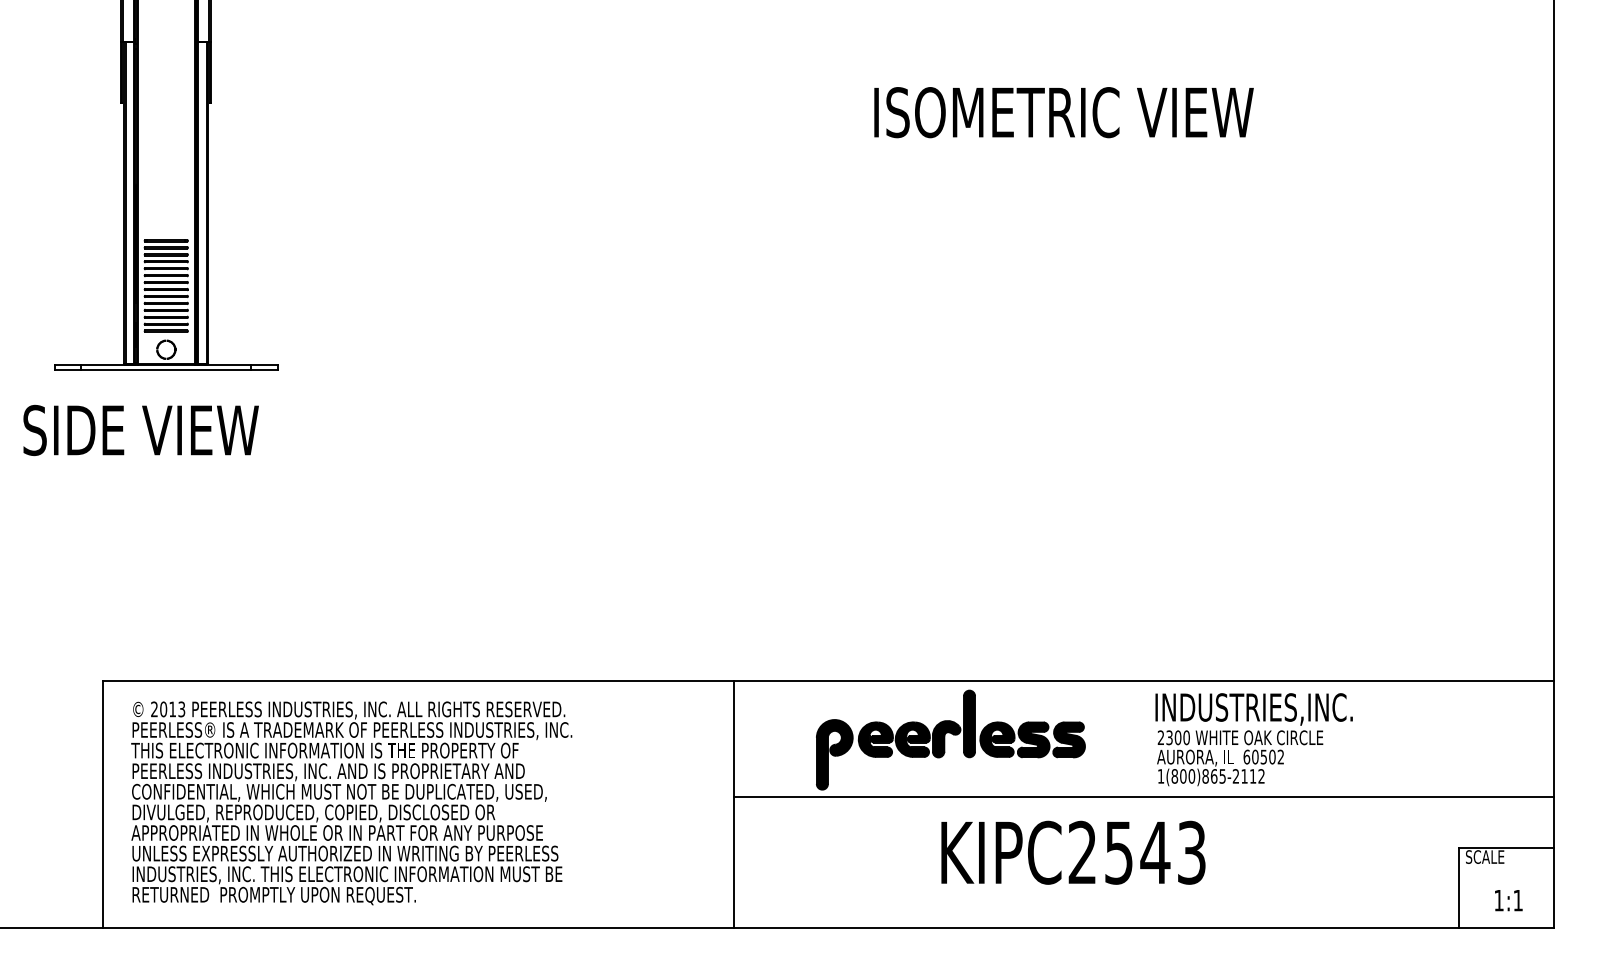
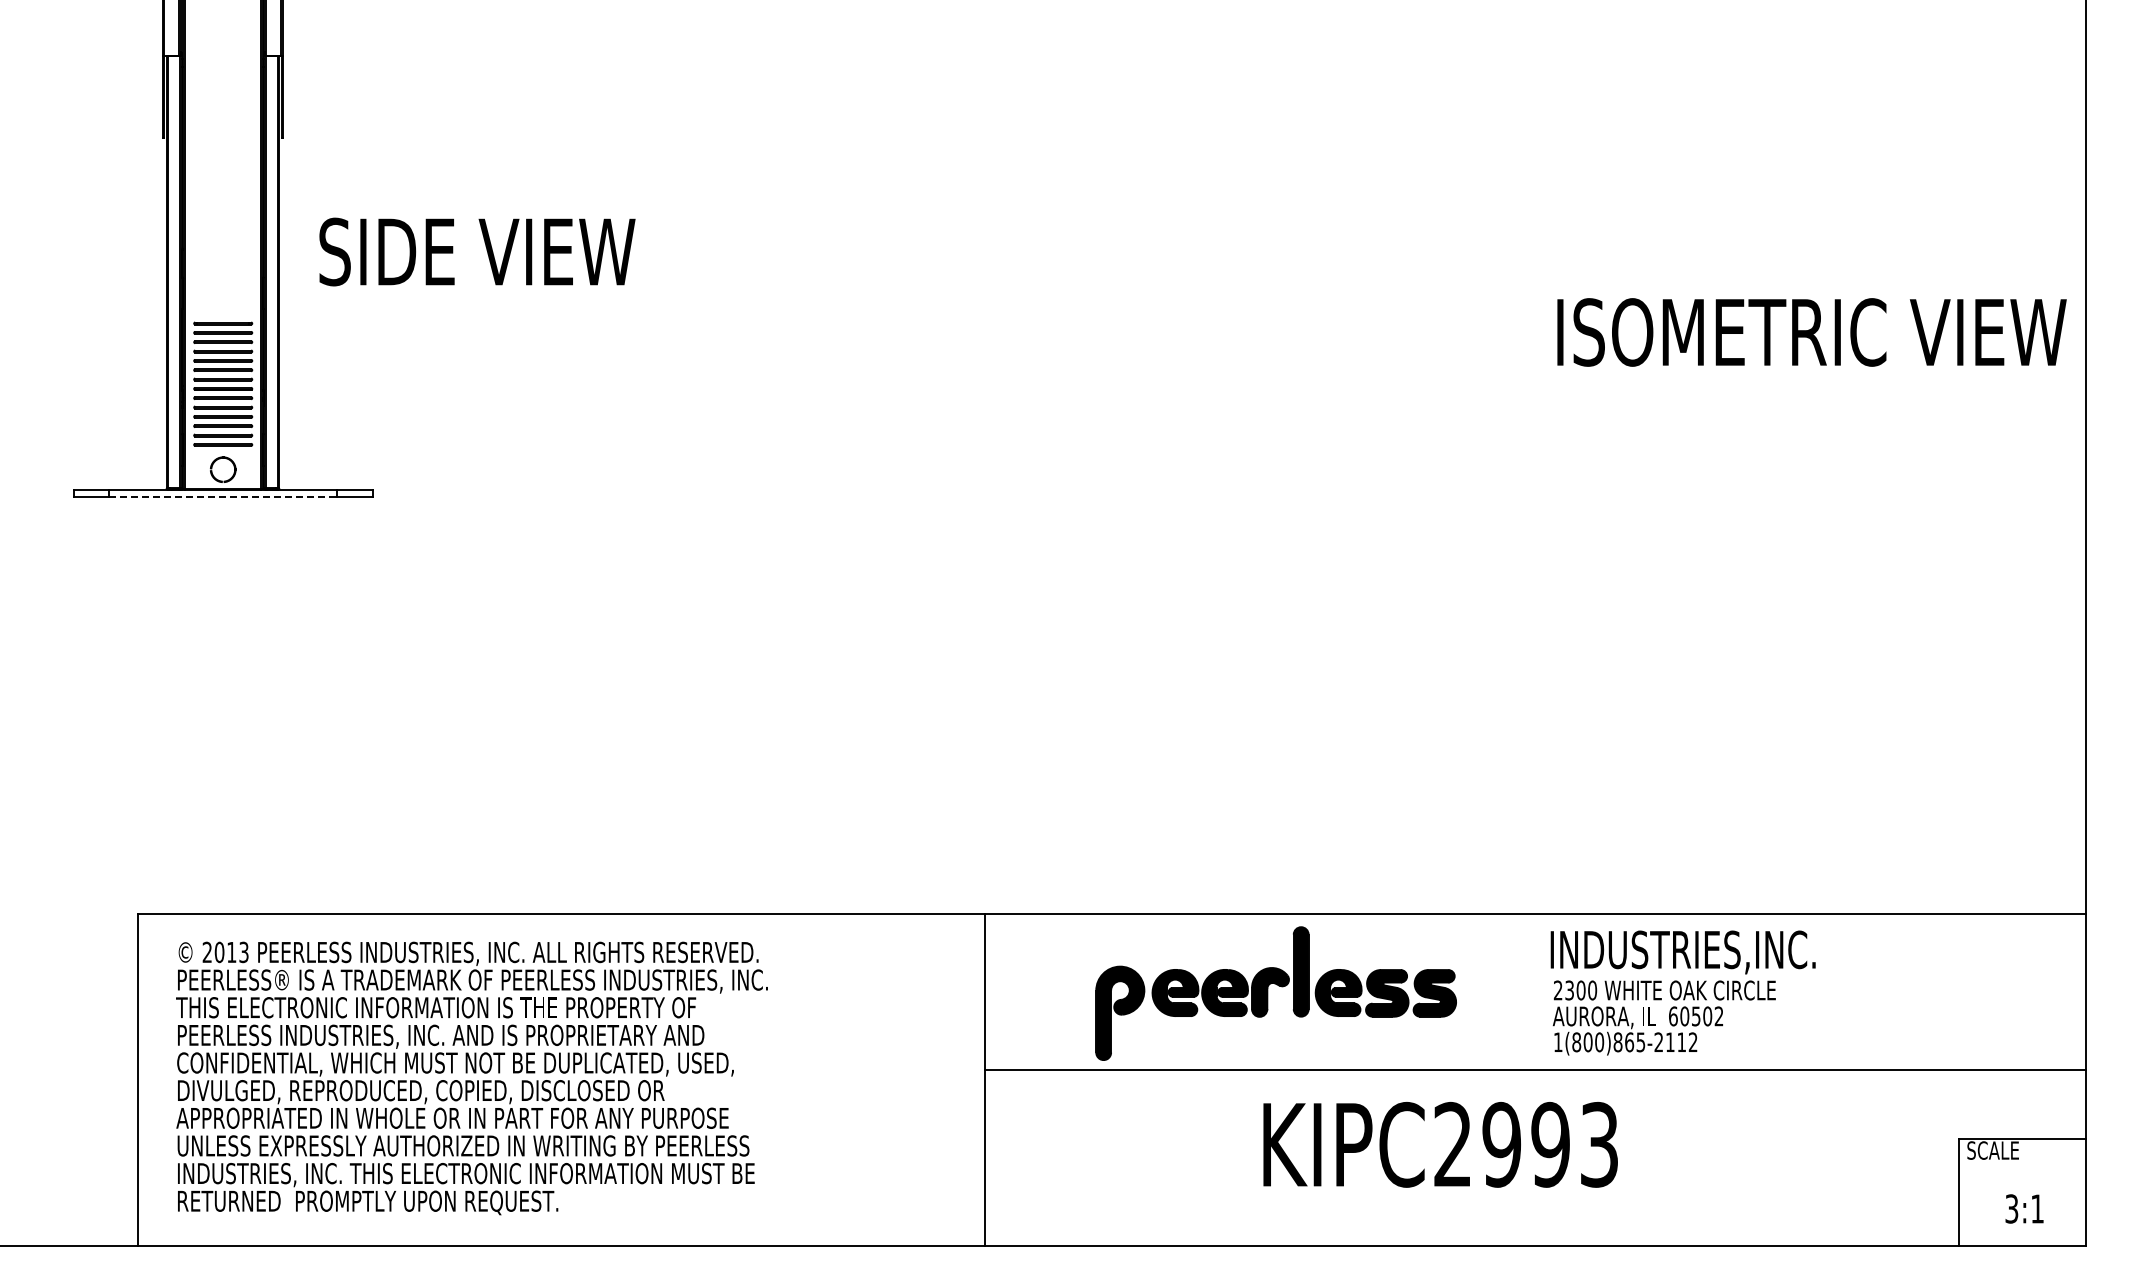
text: (1063, 112) -> (1811, 332), moved
line: (166, 369) -> (223, 496), solid -> dashed
text: (141, 430) -> (477, 251), moved
text: (1137, 852) -> (1526, 1144), KIPC2543 -> KIPC2993
text: (1498, 900) -> (2011, 1208), 1:1 -> 3:1

